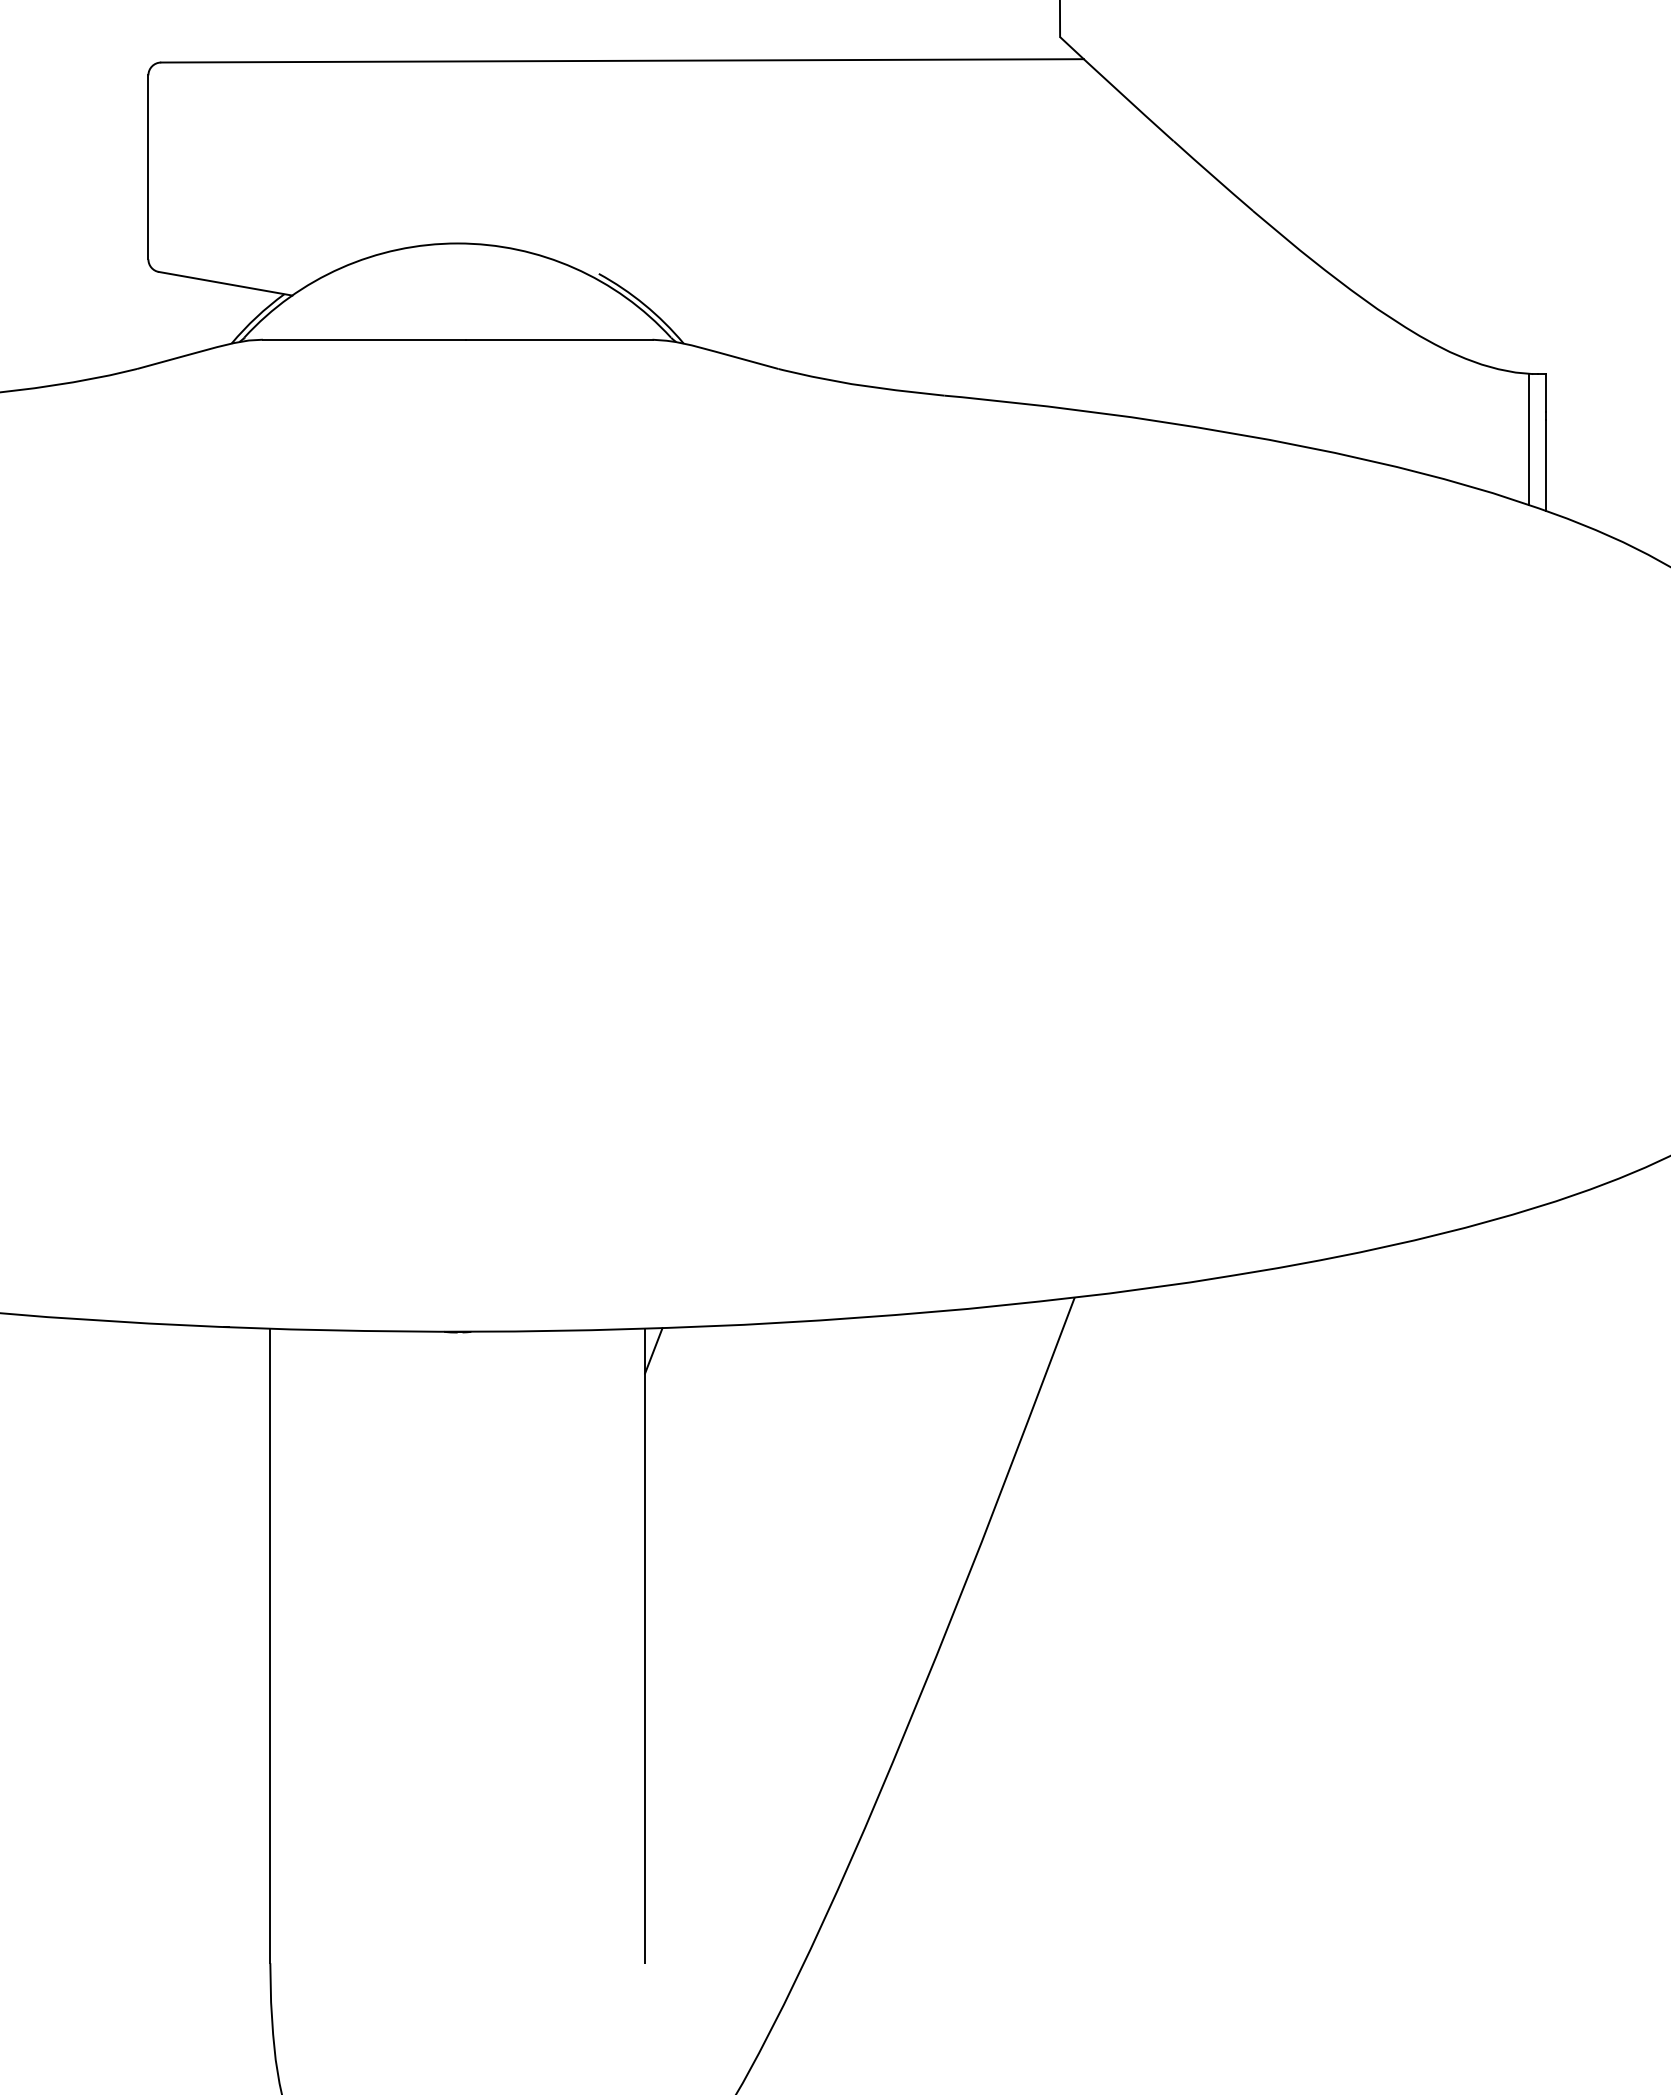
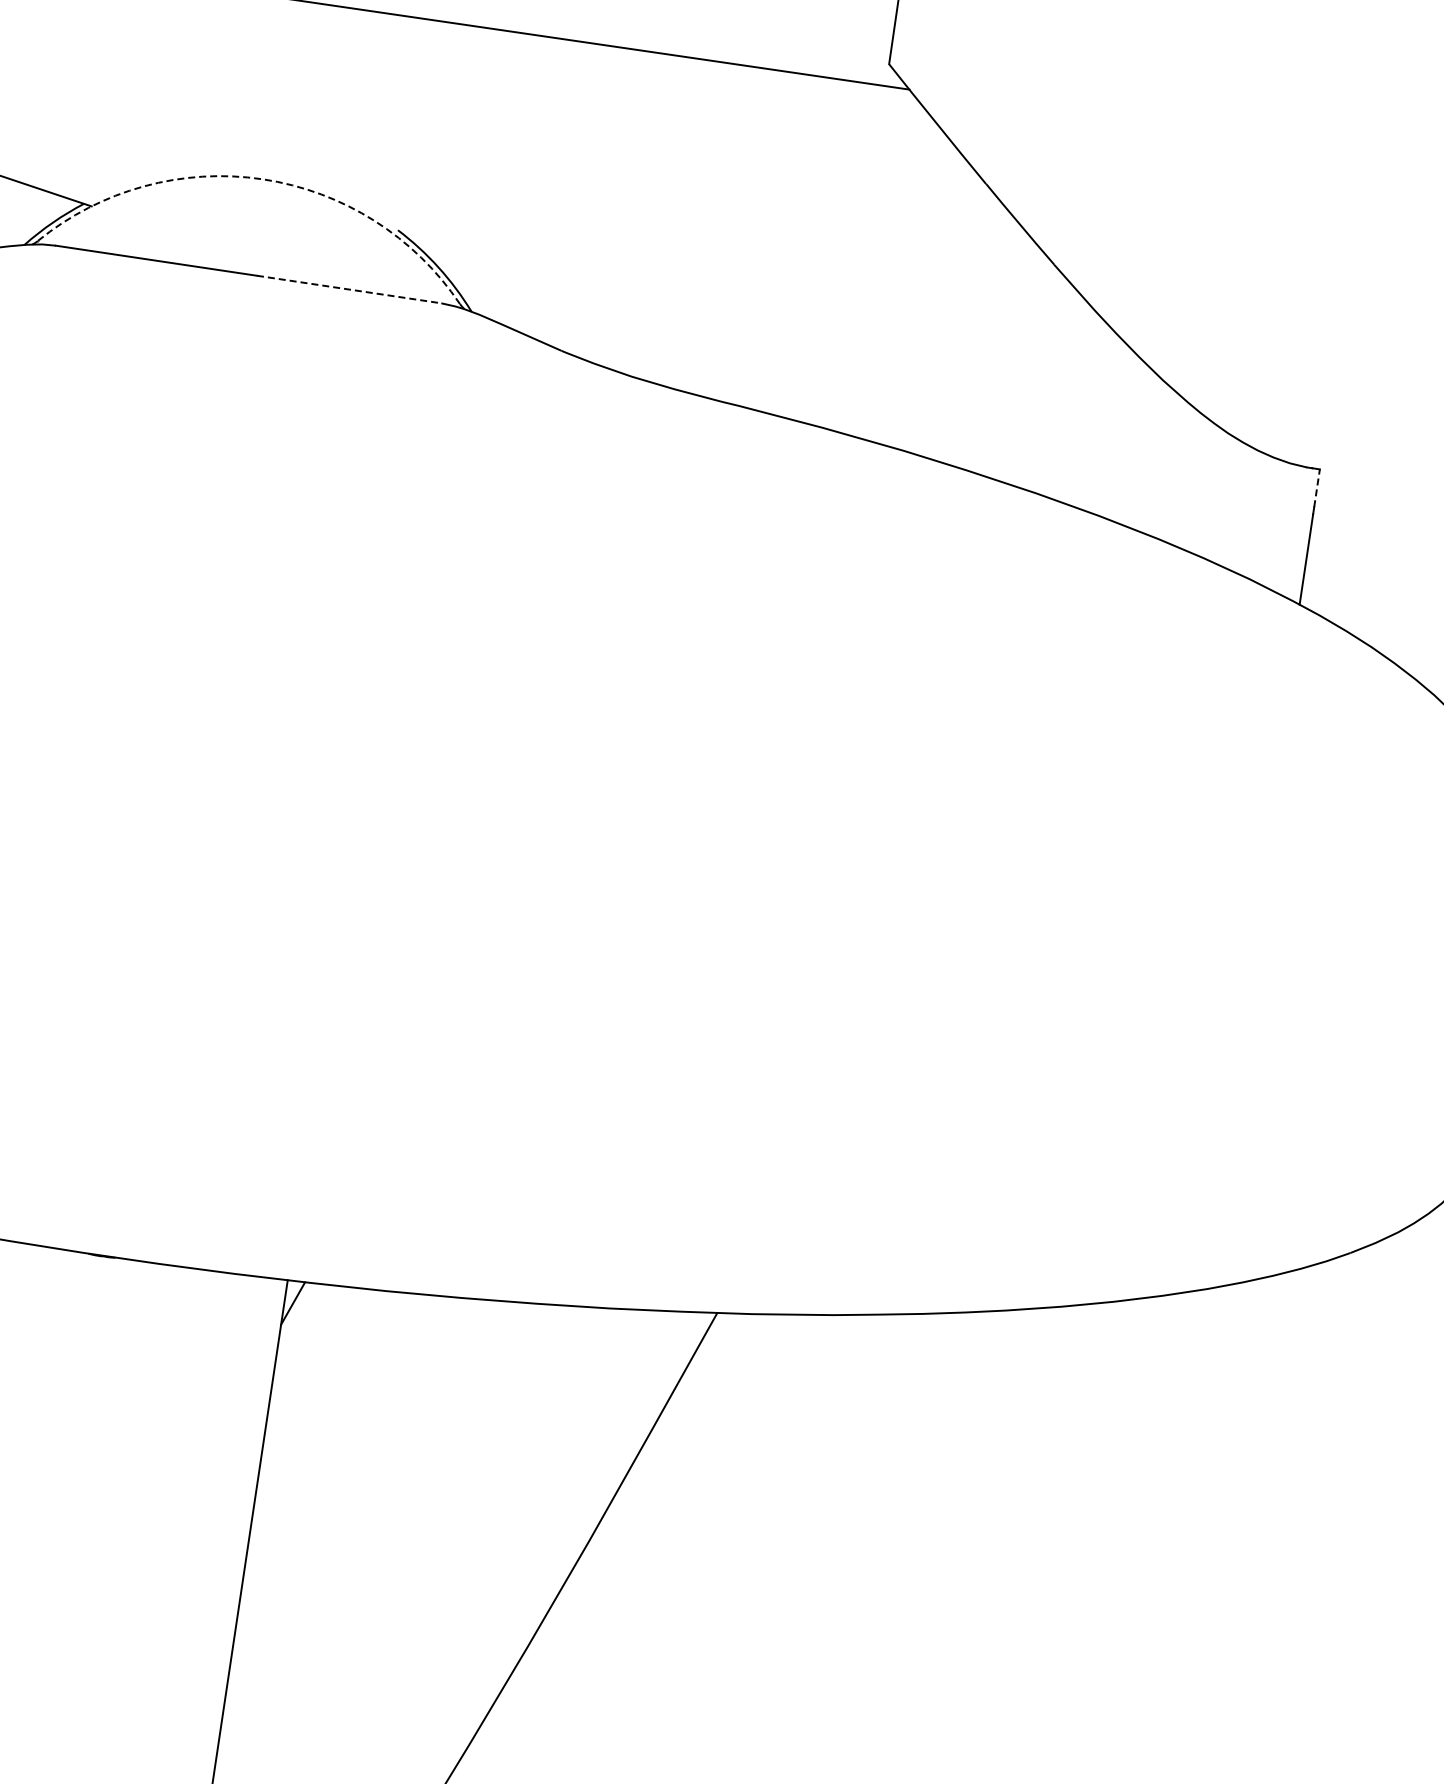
arc: (457, 243) -> (262, 179), solid -> dashed
line: (559, 339) -> (349, 289), solid -> dashed
line: (1545, 392) -> (1316, 487), solid -> dashed
line: (1529, 439) -> (1293, 531), removed

